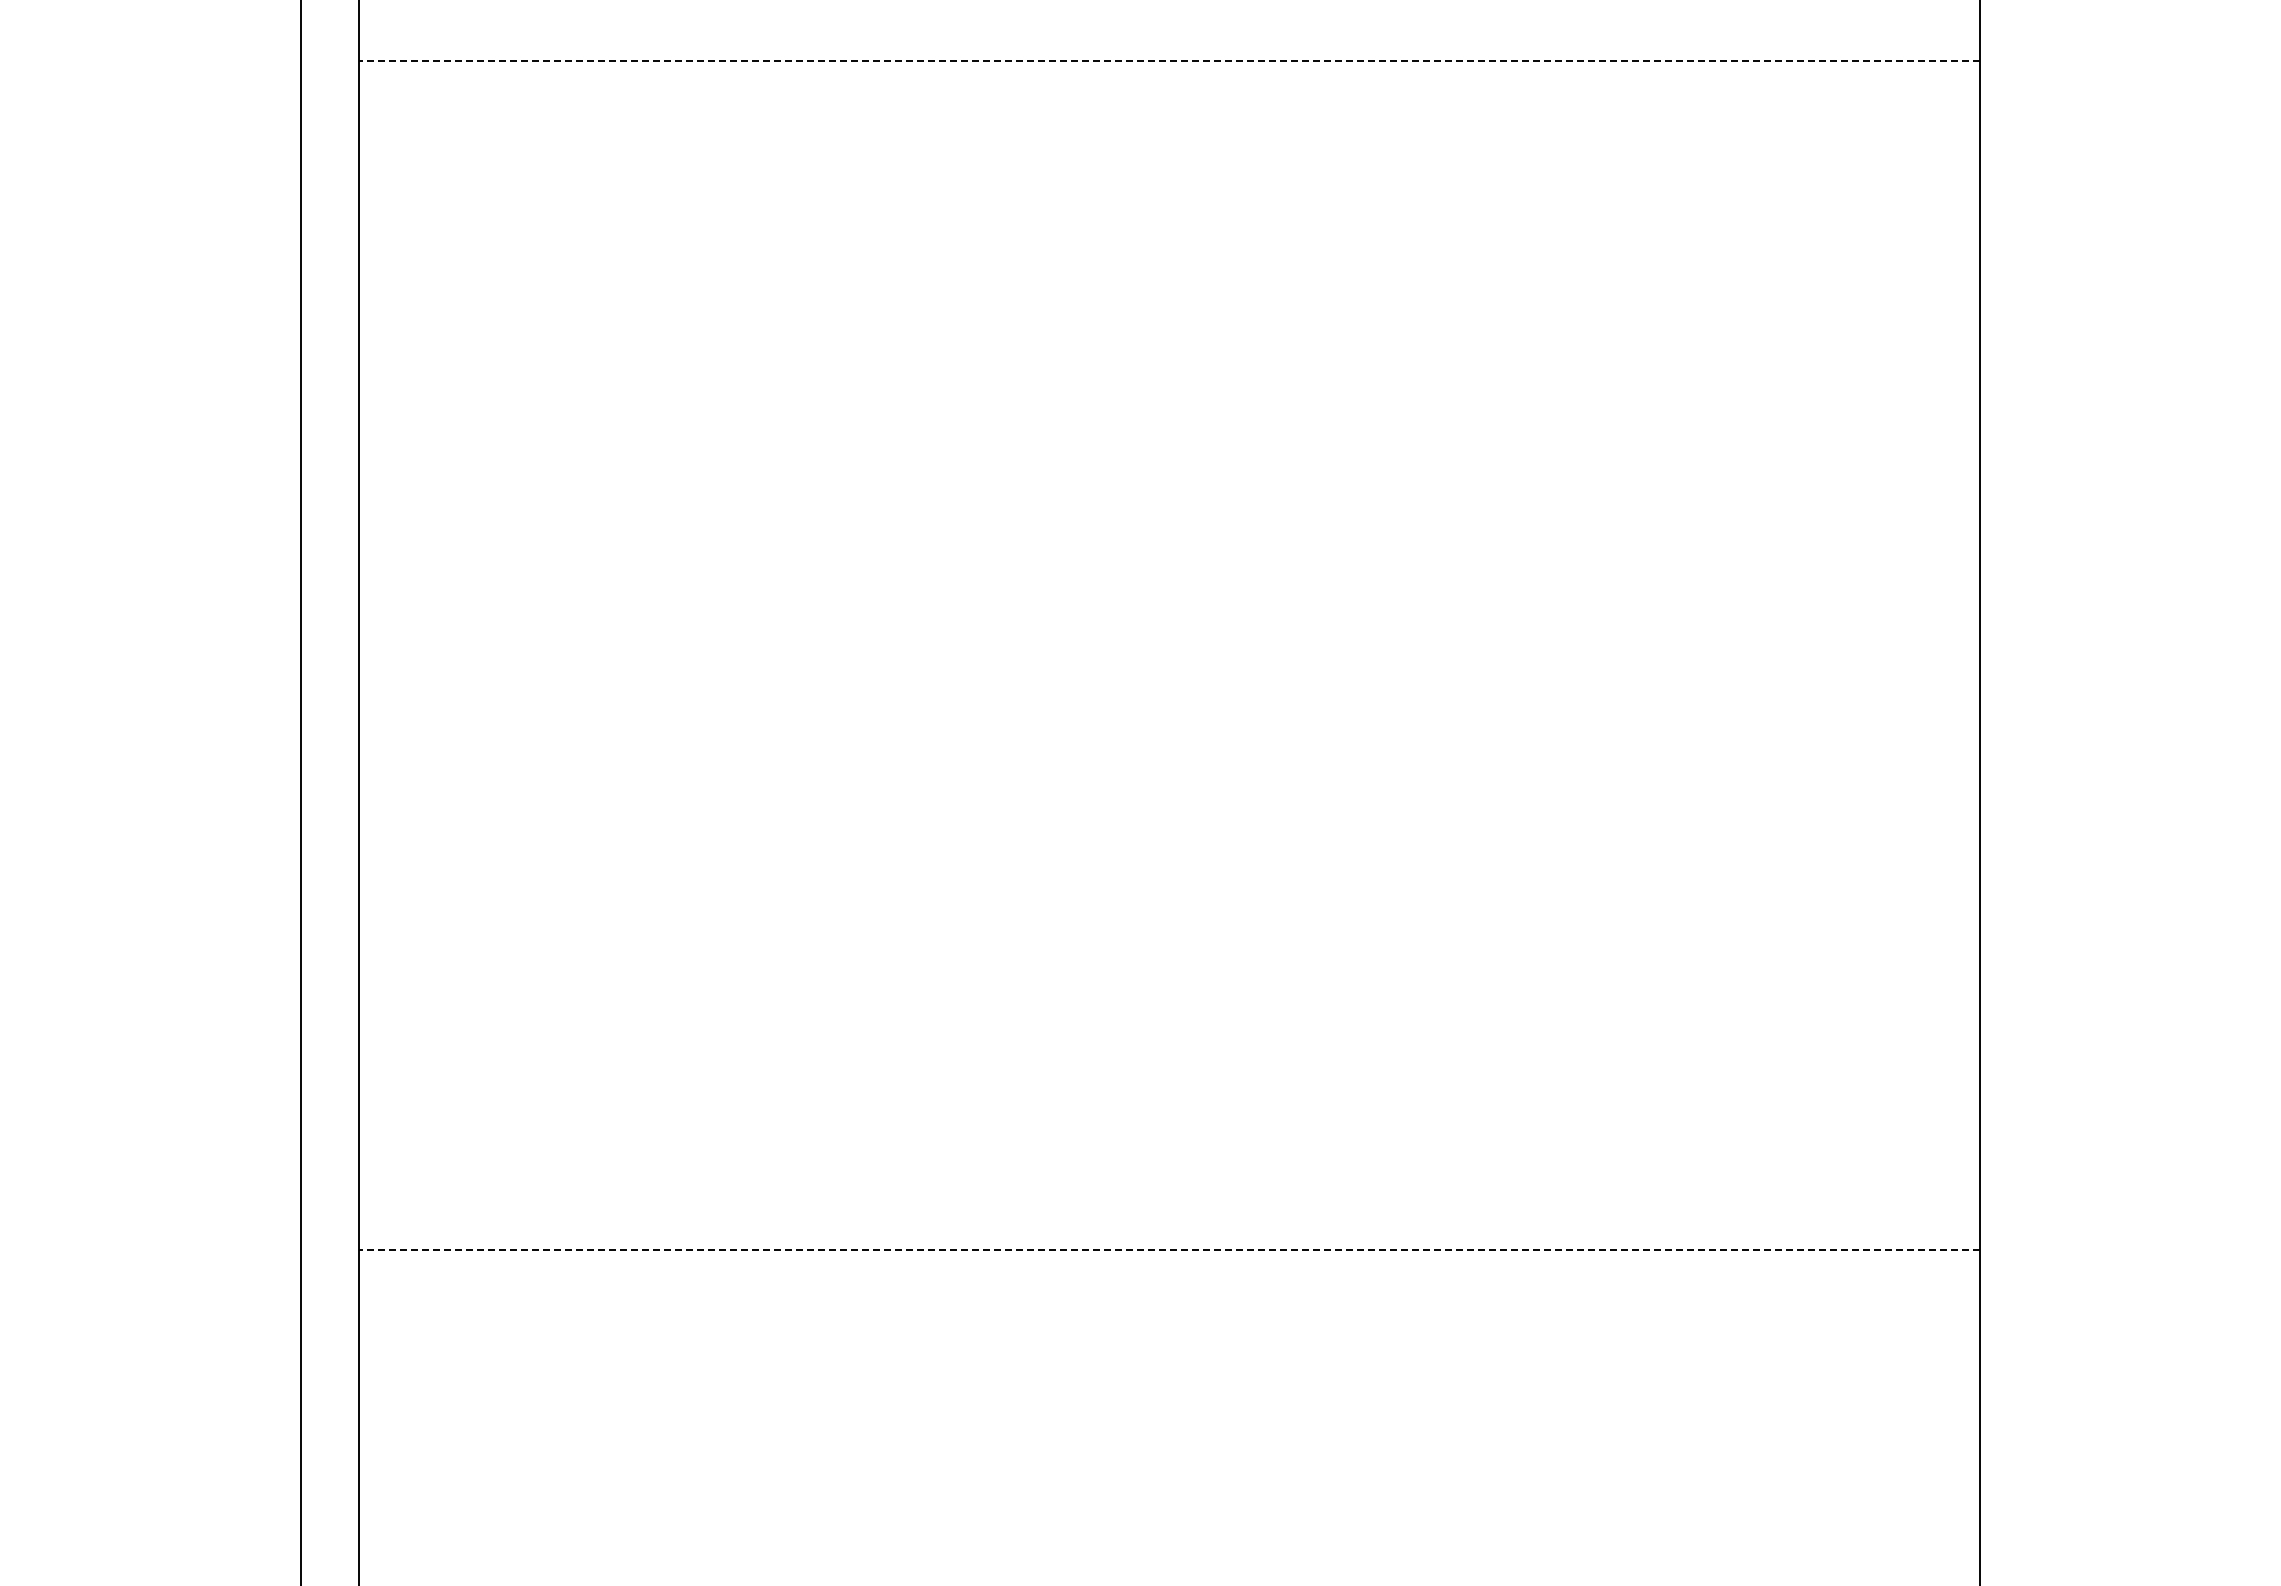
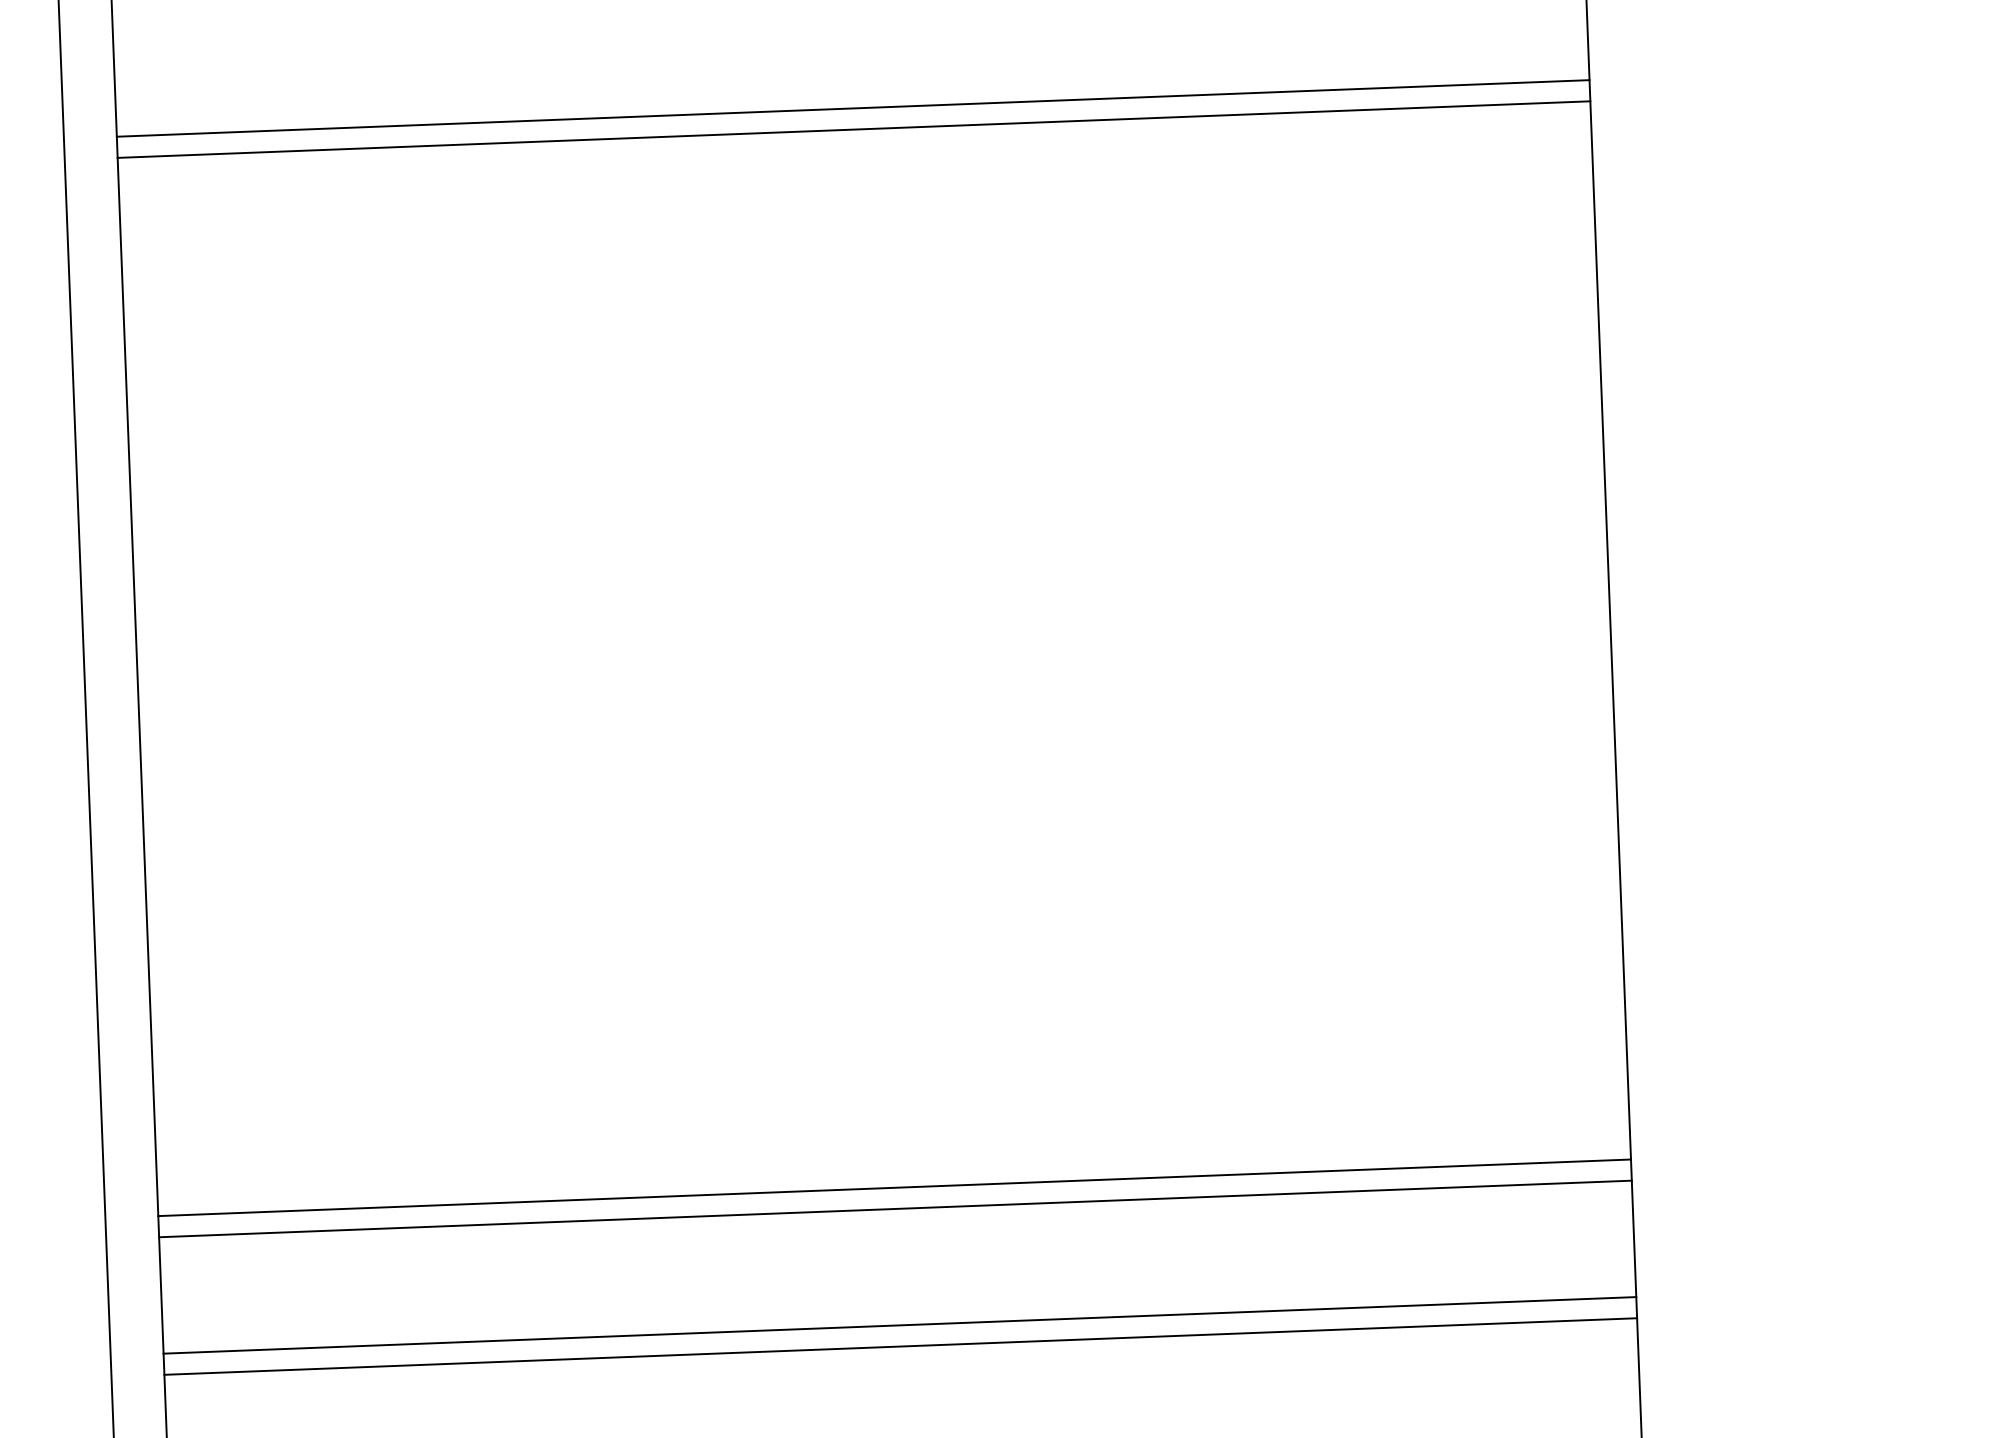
line: (1169, 61) -> (853, 108), dashed -> solid
line: (1169, 84) -> (853, 129), added
line: (1169, 1249) -> (894, 1187), dashed -> solid
line: (1169, 1272) -> (895, 1208), added
line: (1169, 1401) -> (899, 1325), added
line: (1169, 1424) -> (900, 1346), added

